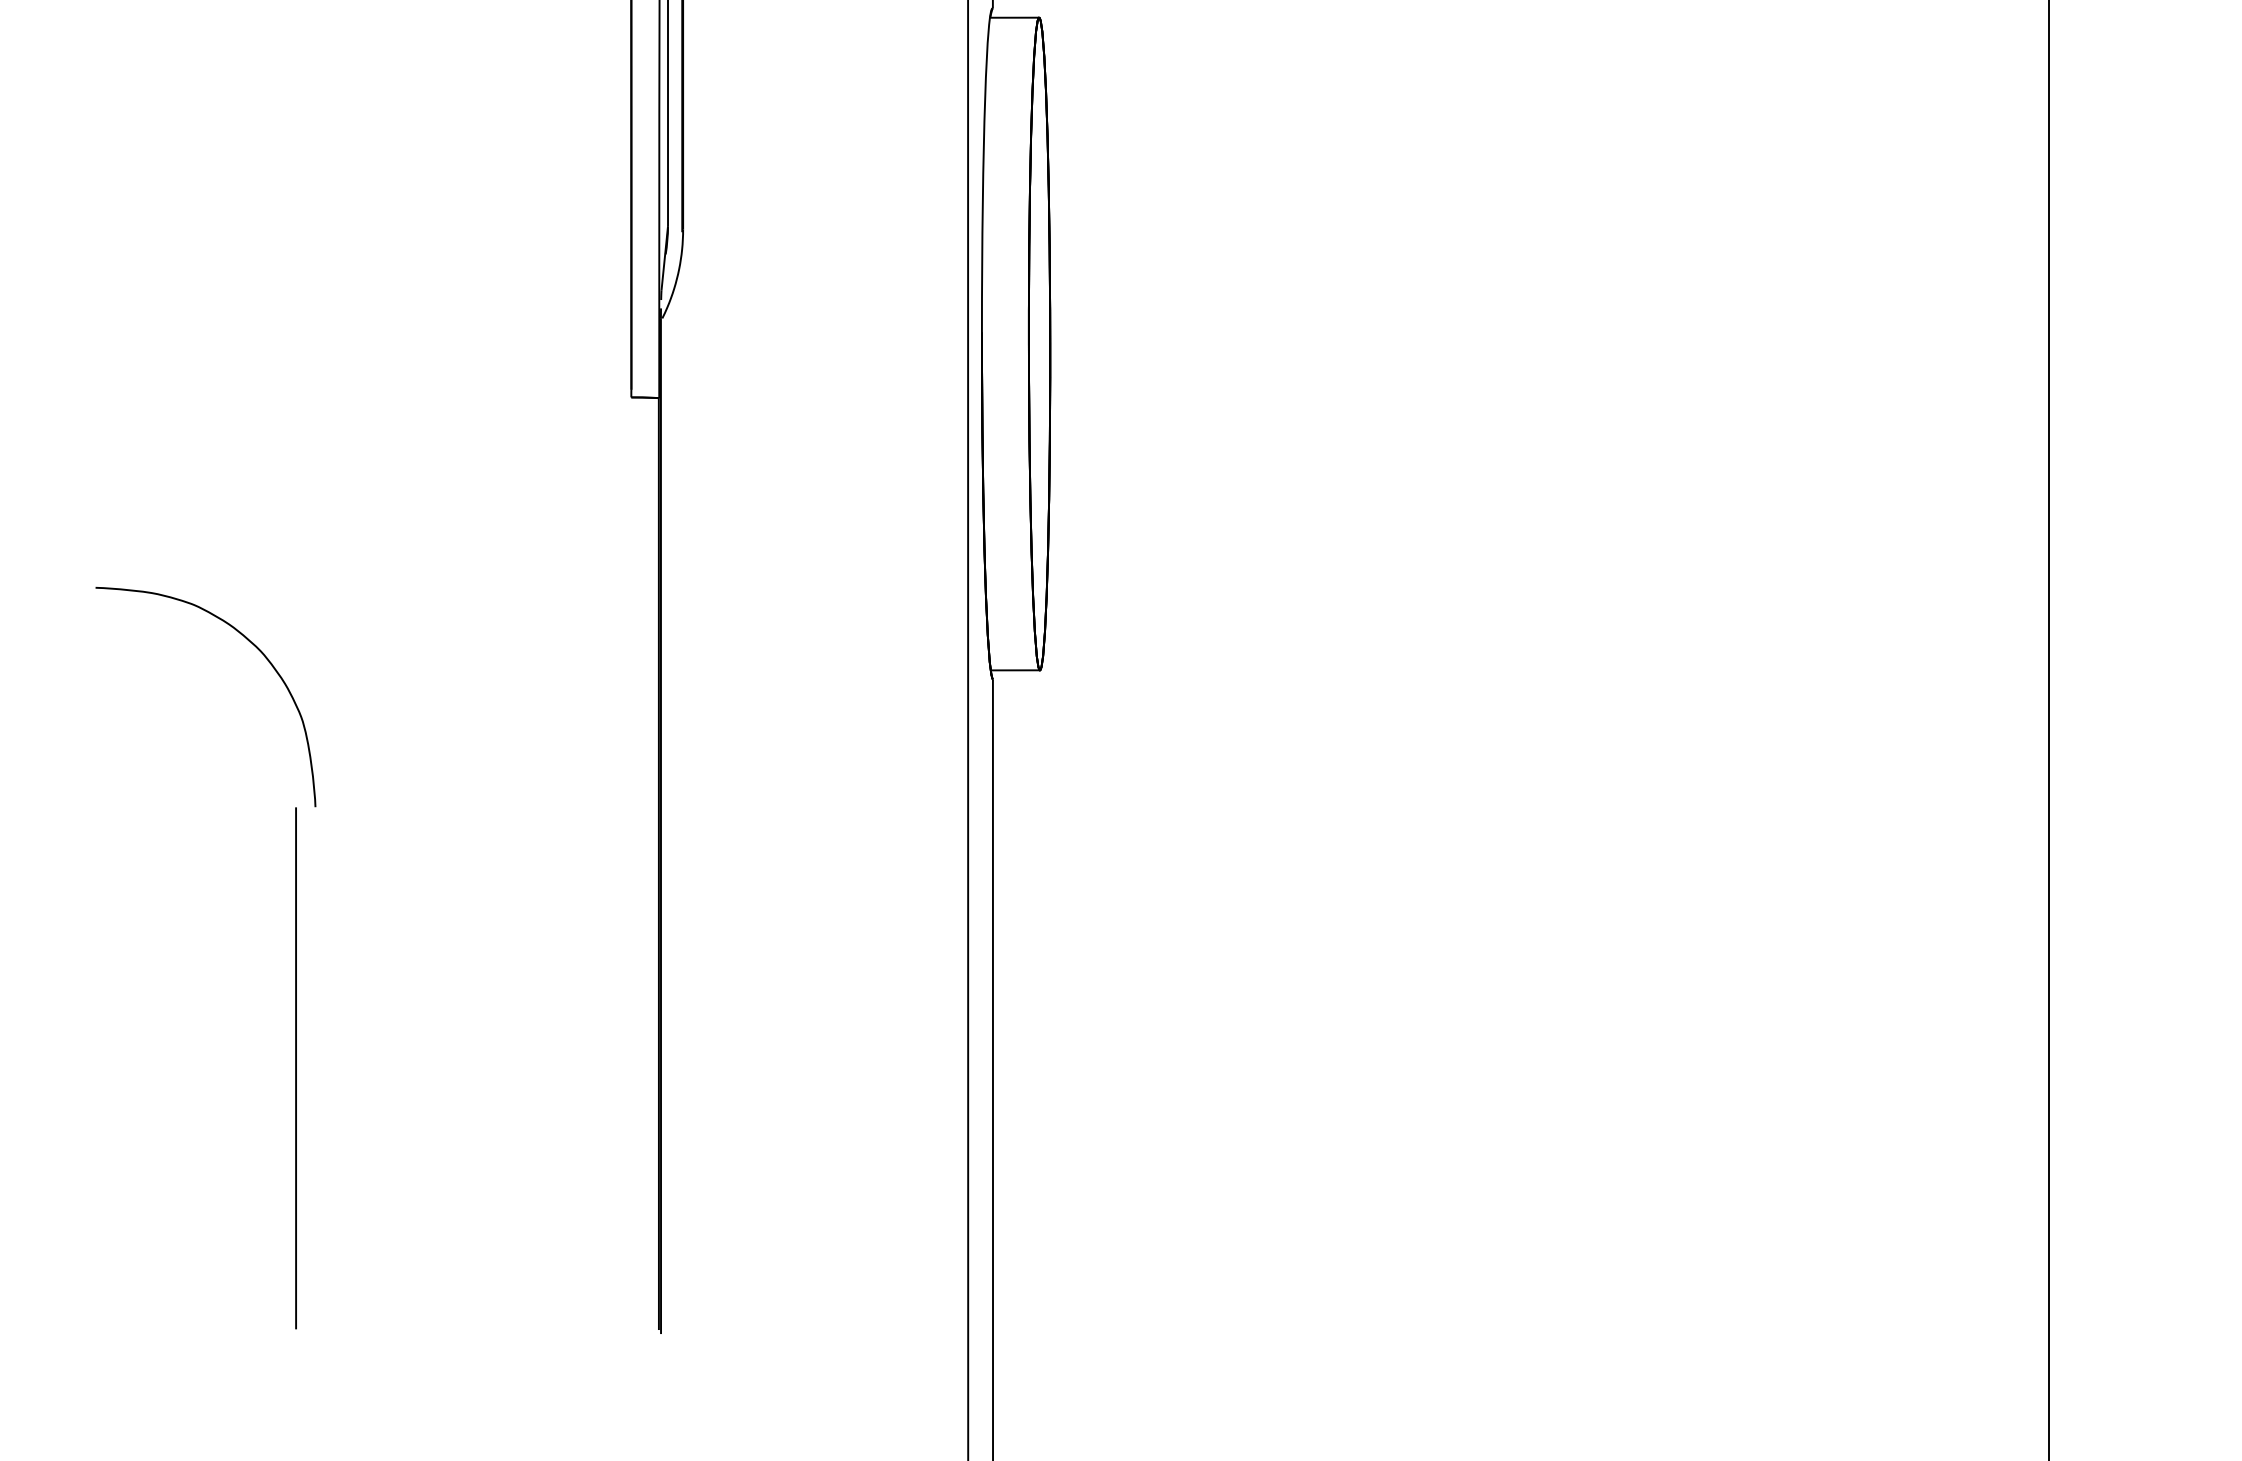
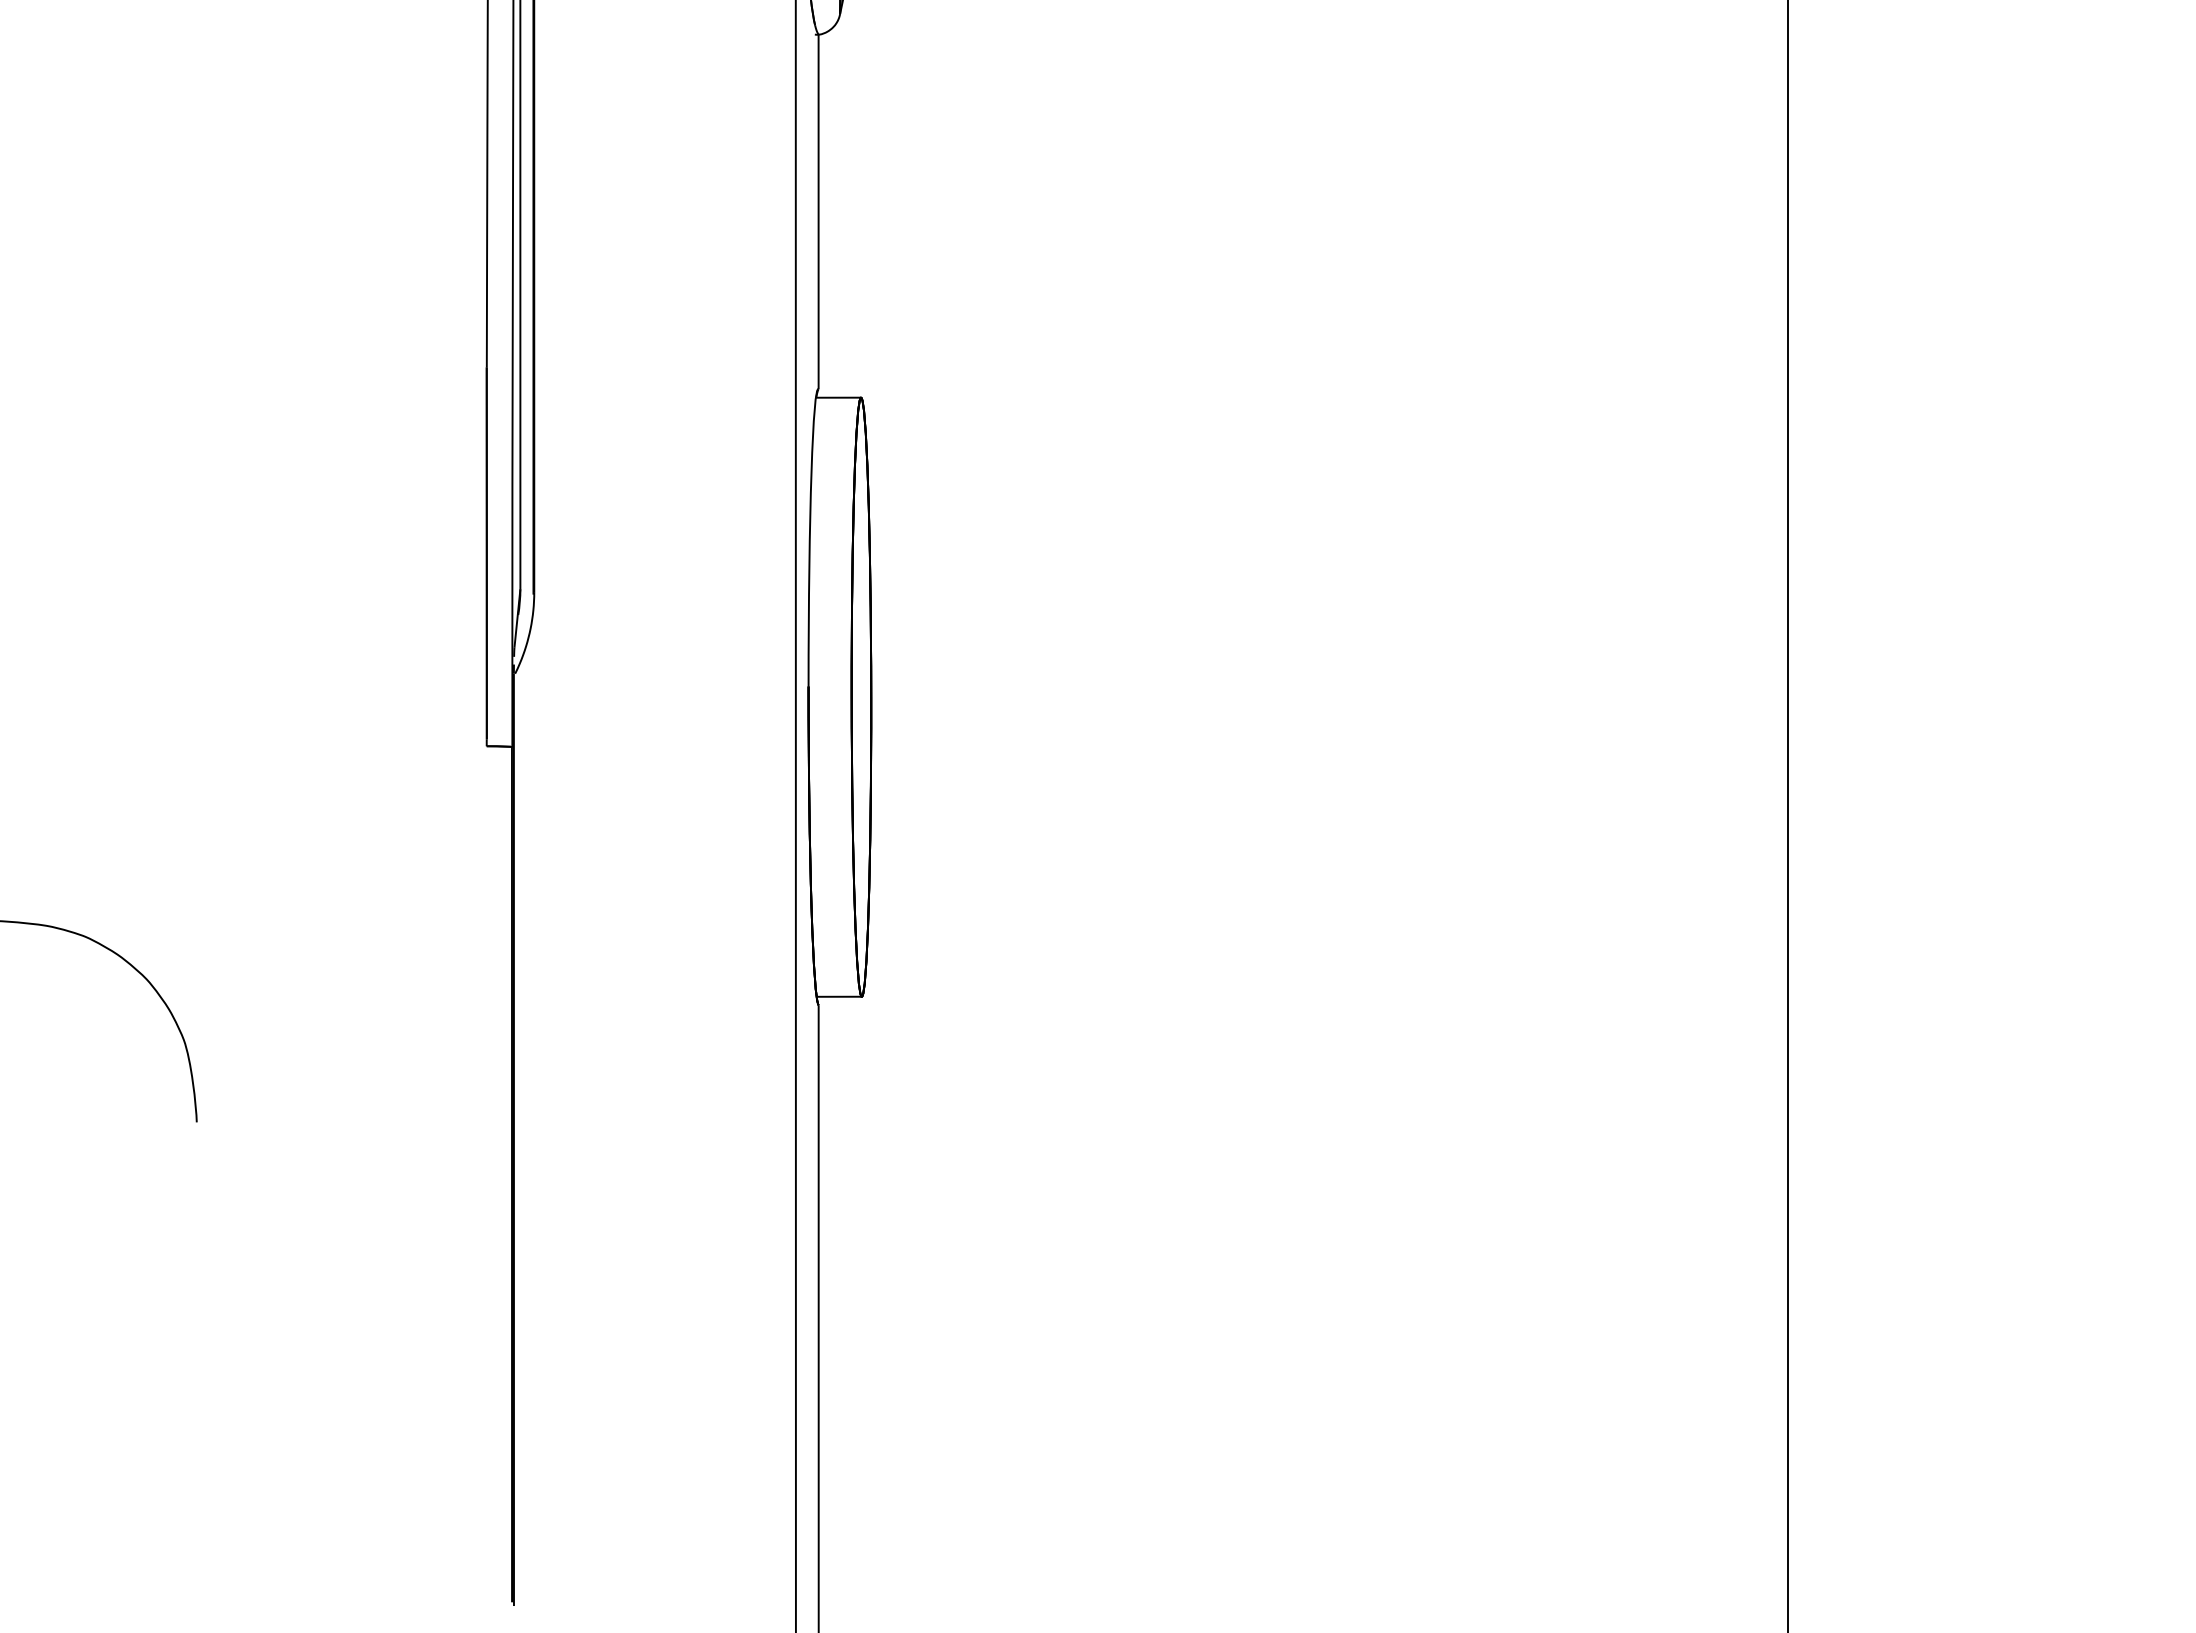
line: (295, 1067) -> (178, 1361), removed

